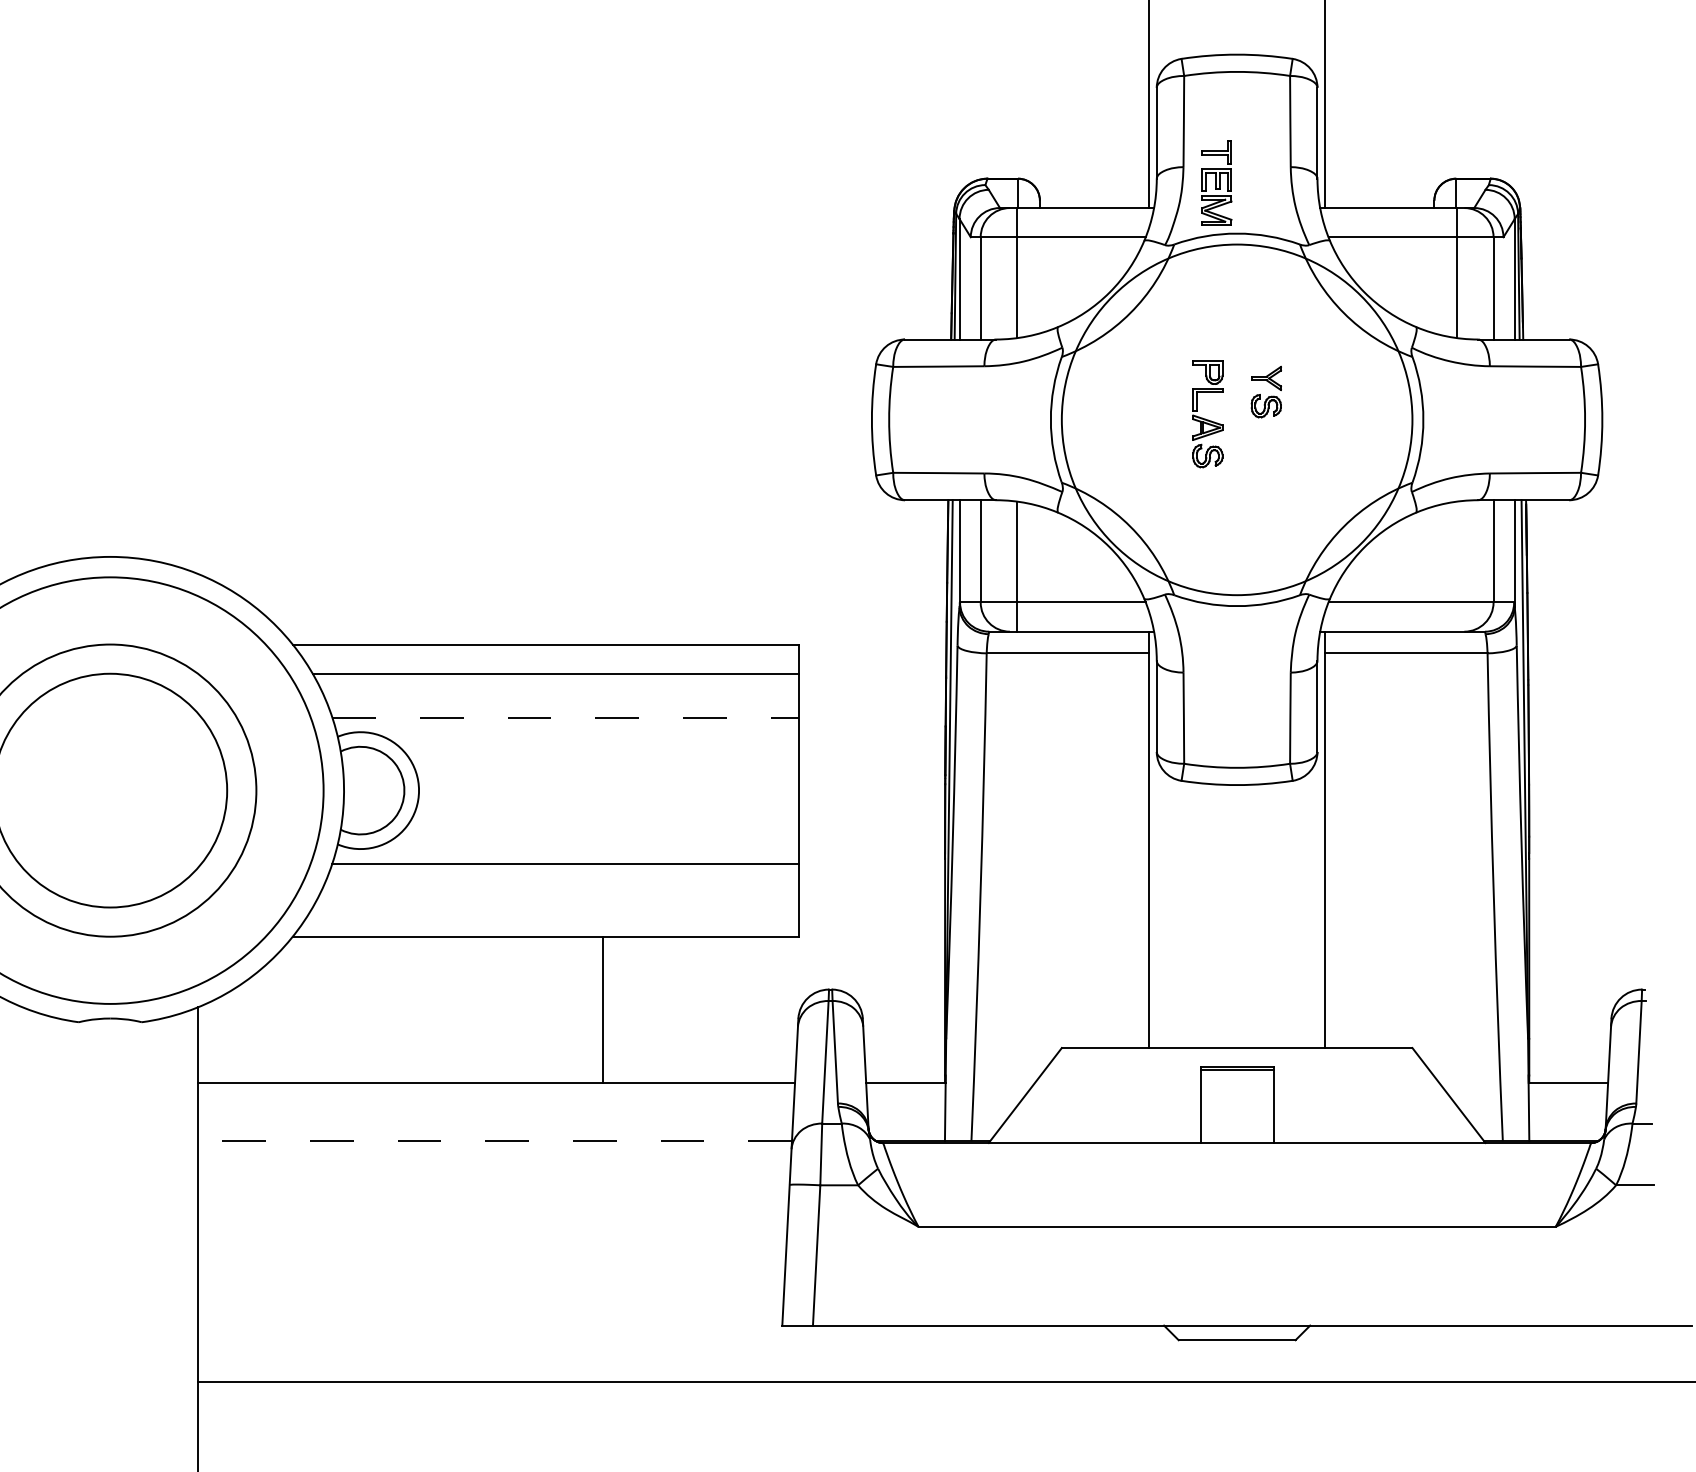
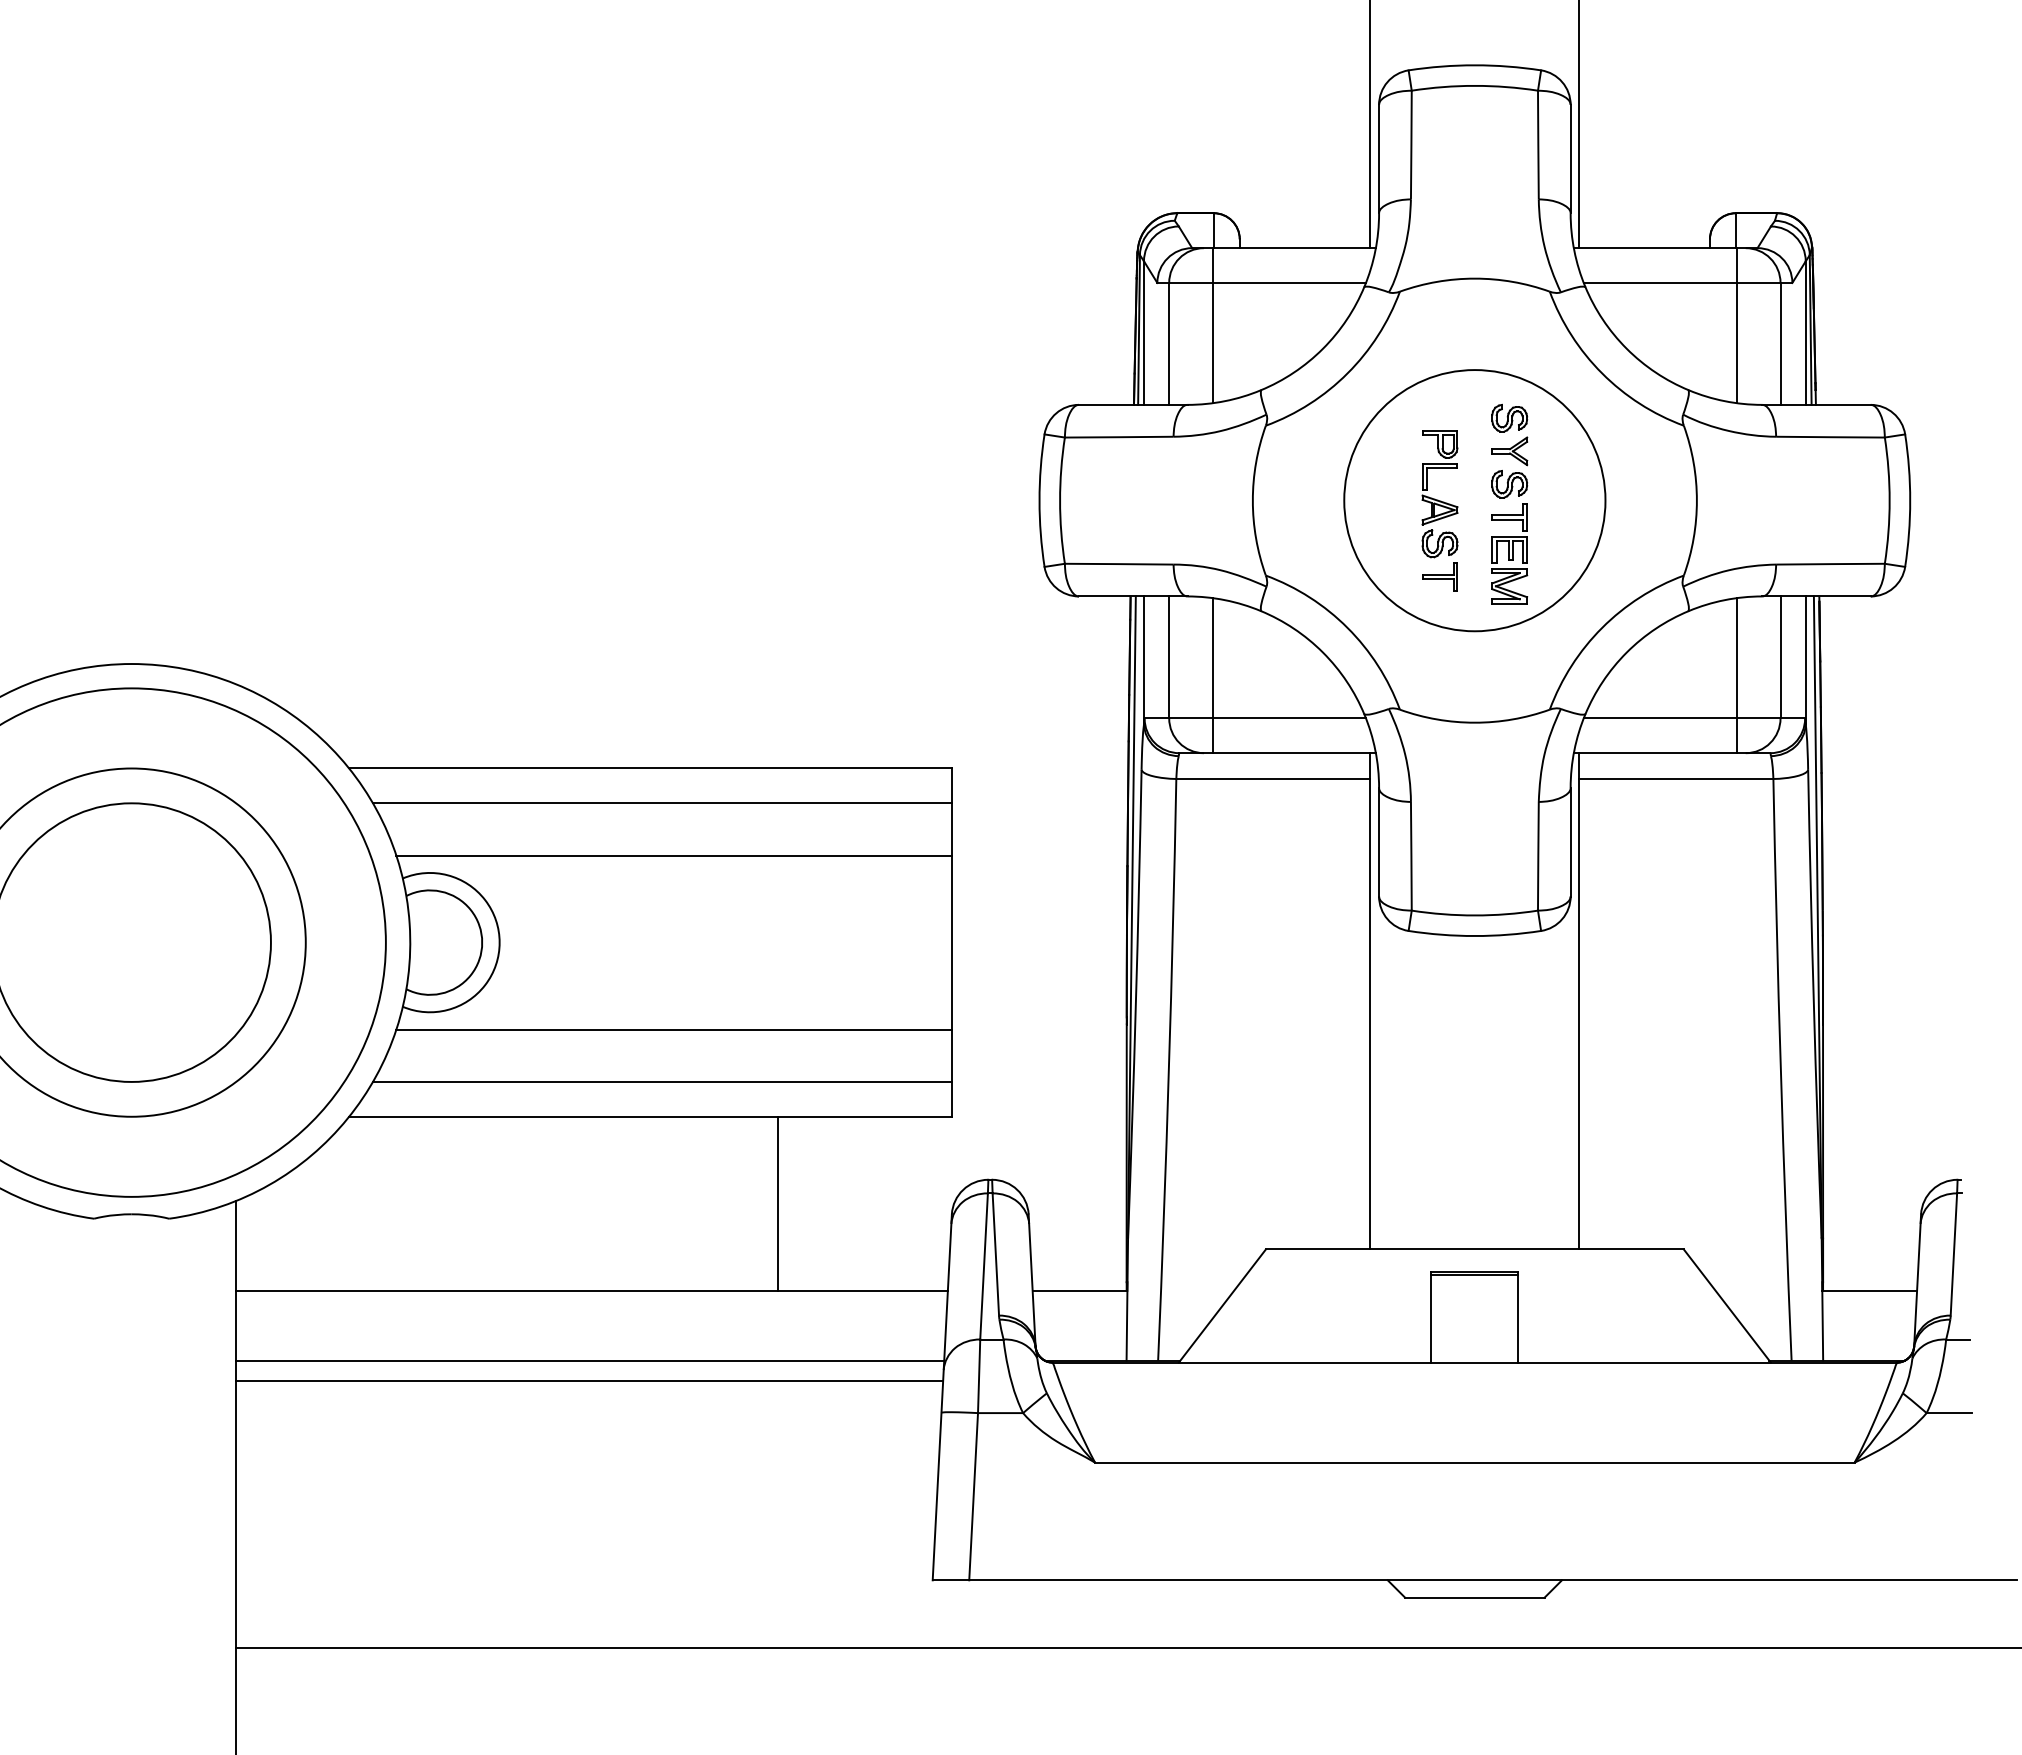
part: (1216, 183) -> (1509, 553), moved
part: (1266, 350) -> (1509, 417), added
circle: (1236, 419) -> (1474, 500), size x0.62
part: (1207, 483) -> (1439, 576), added
line: (1457, 566) -> (1737, 675), added
line: (565, 717) -> (674, 855), dashed -> solid
line: (555, 907) -> (662, 1081), added
line: (603, 1009) -> (778, 1203), moved
line: (494, 1141) -> (589, 1360), dashed -> solid
line: (494, 1157) -> (589, 1380), added

